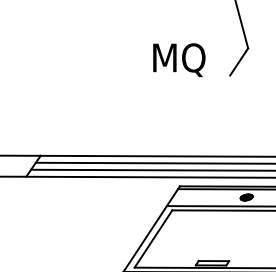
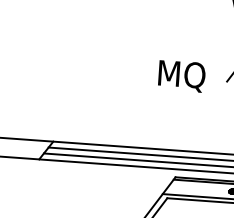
text: (179, 60) -> (182, 76), moved

